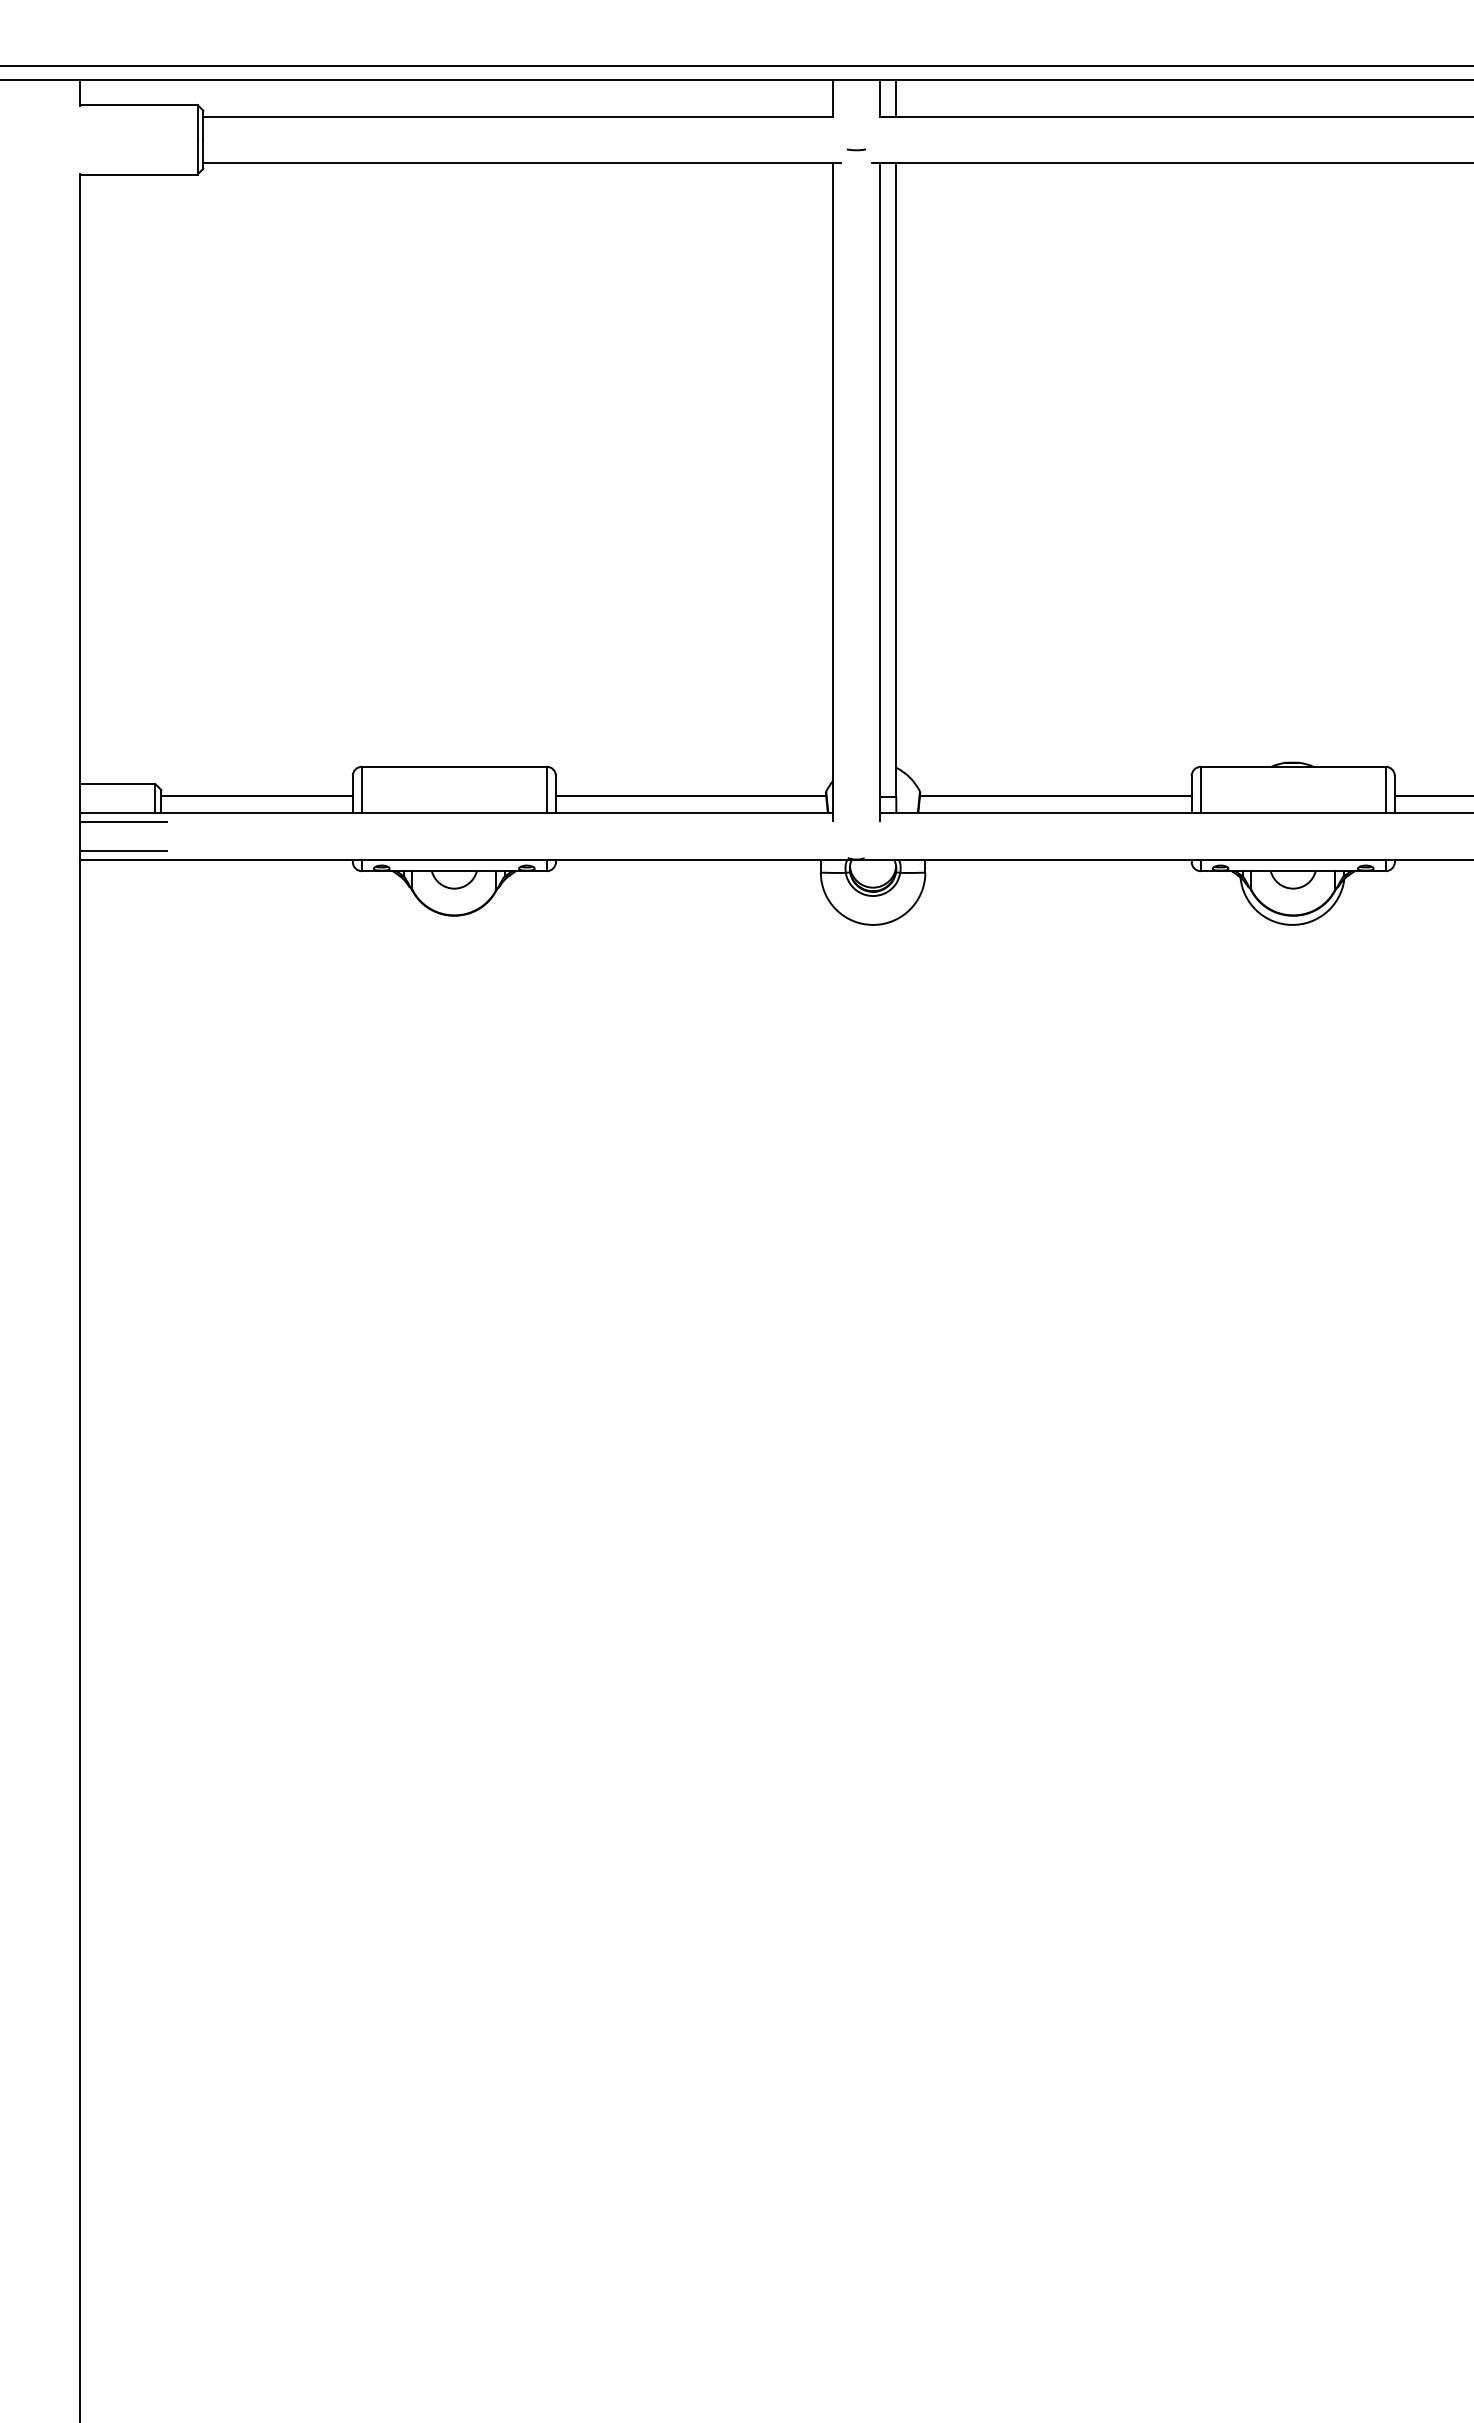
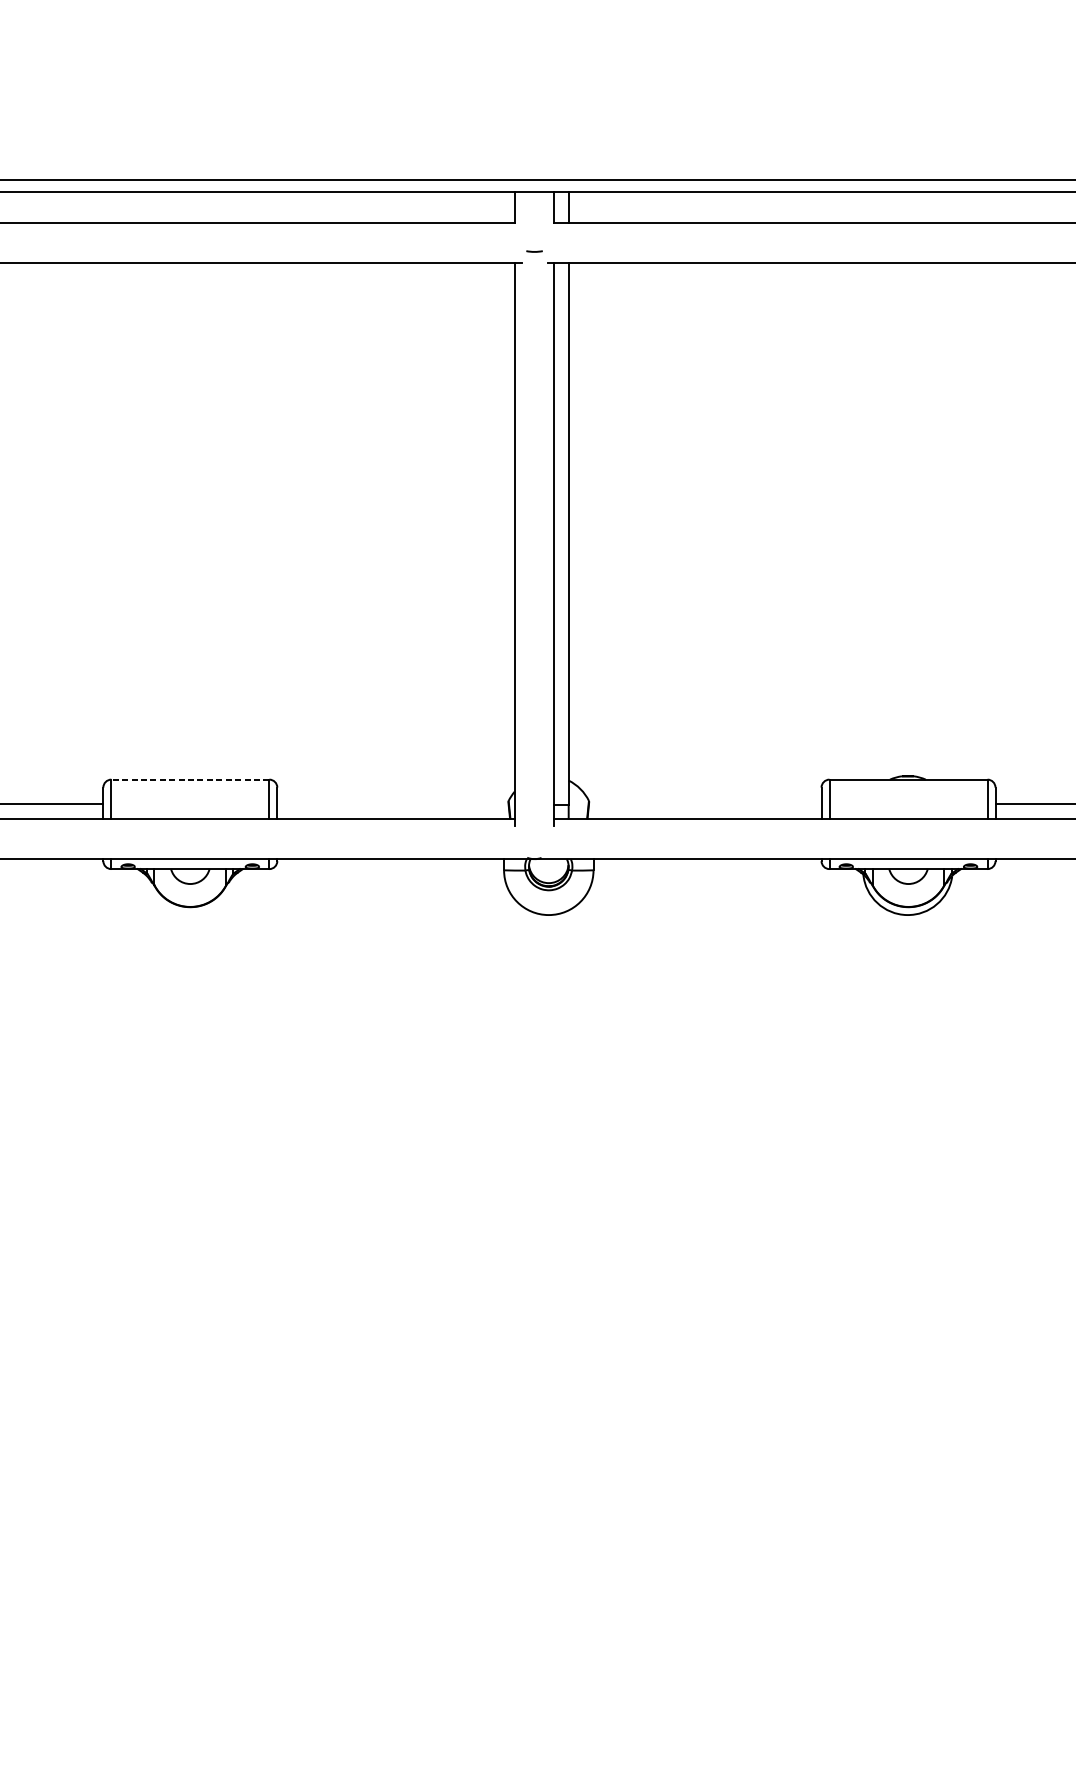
line: (453, 766) -> (189, 779), solid -> dashed
line: (690, 795) -> (392, 804), removed
line: (1055, 795) -> (704, 804), removed

